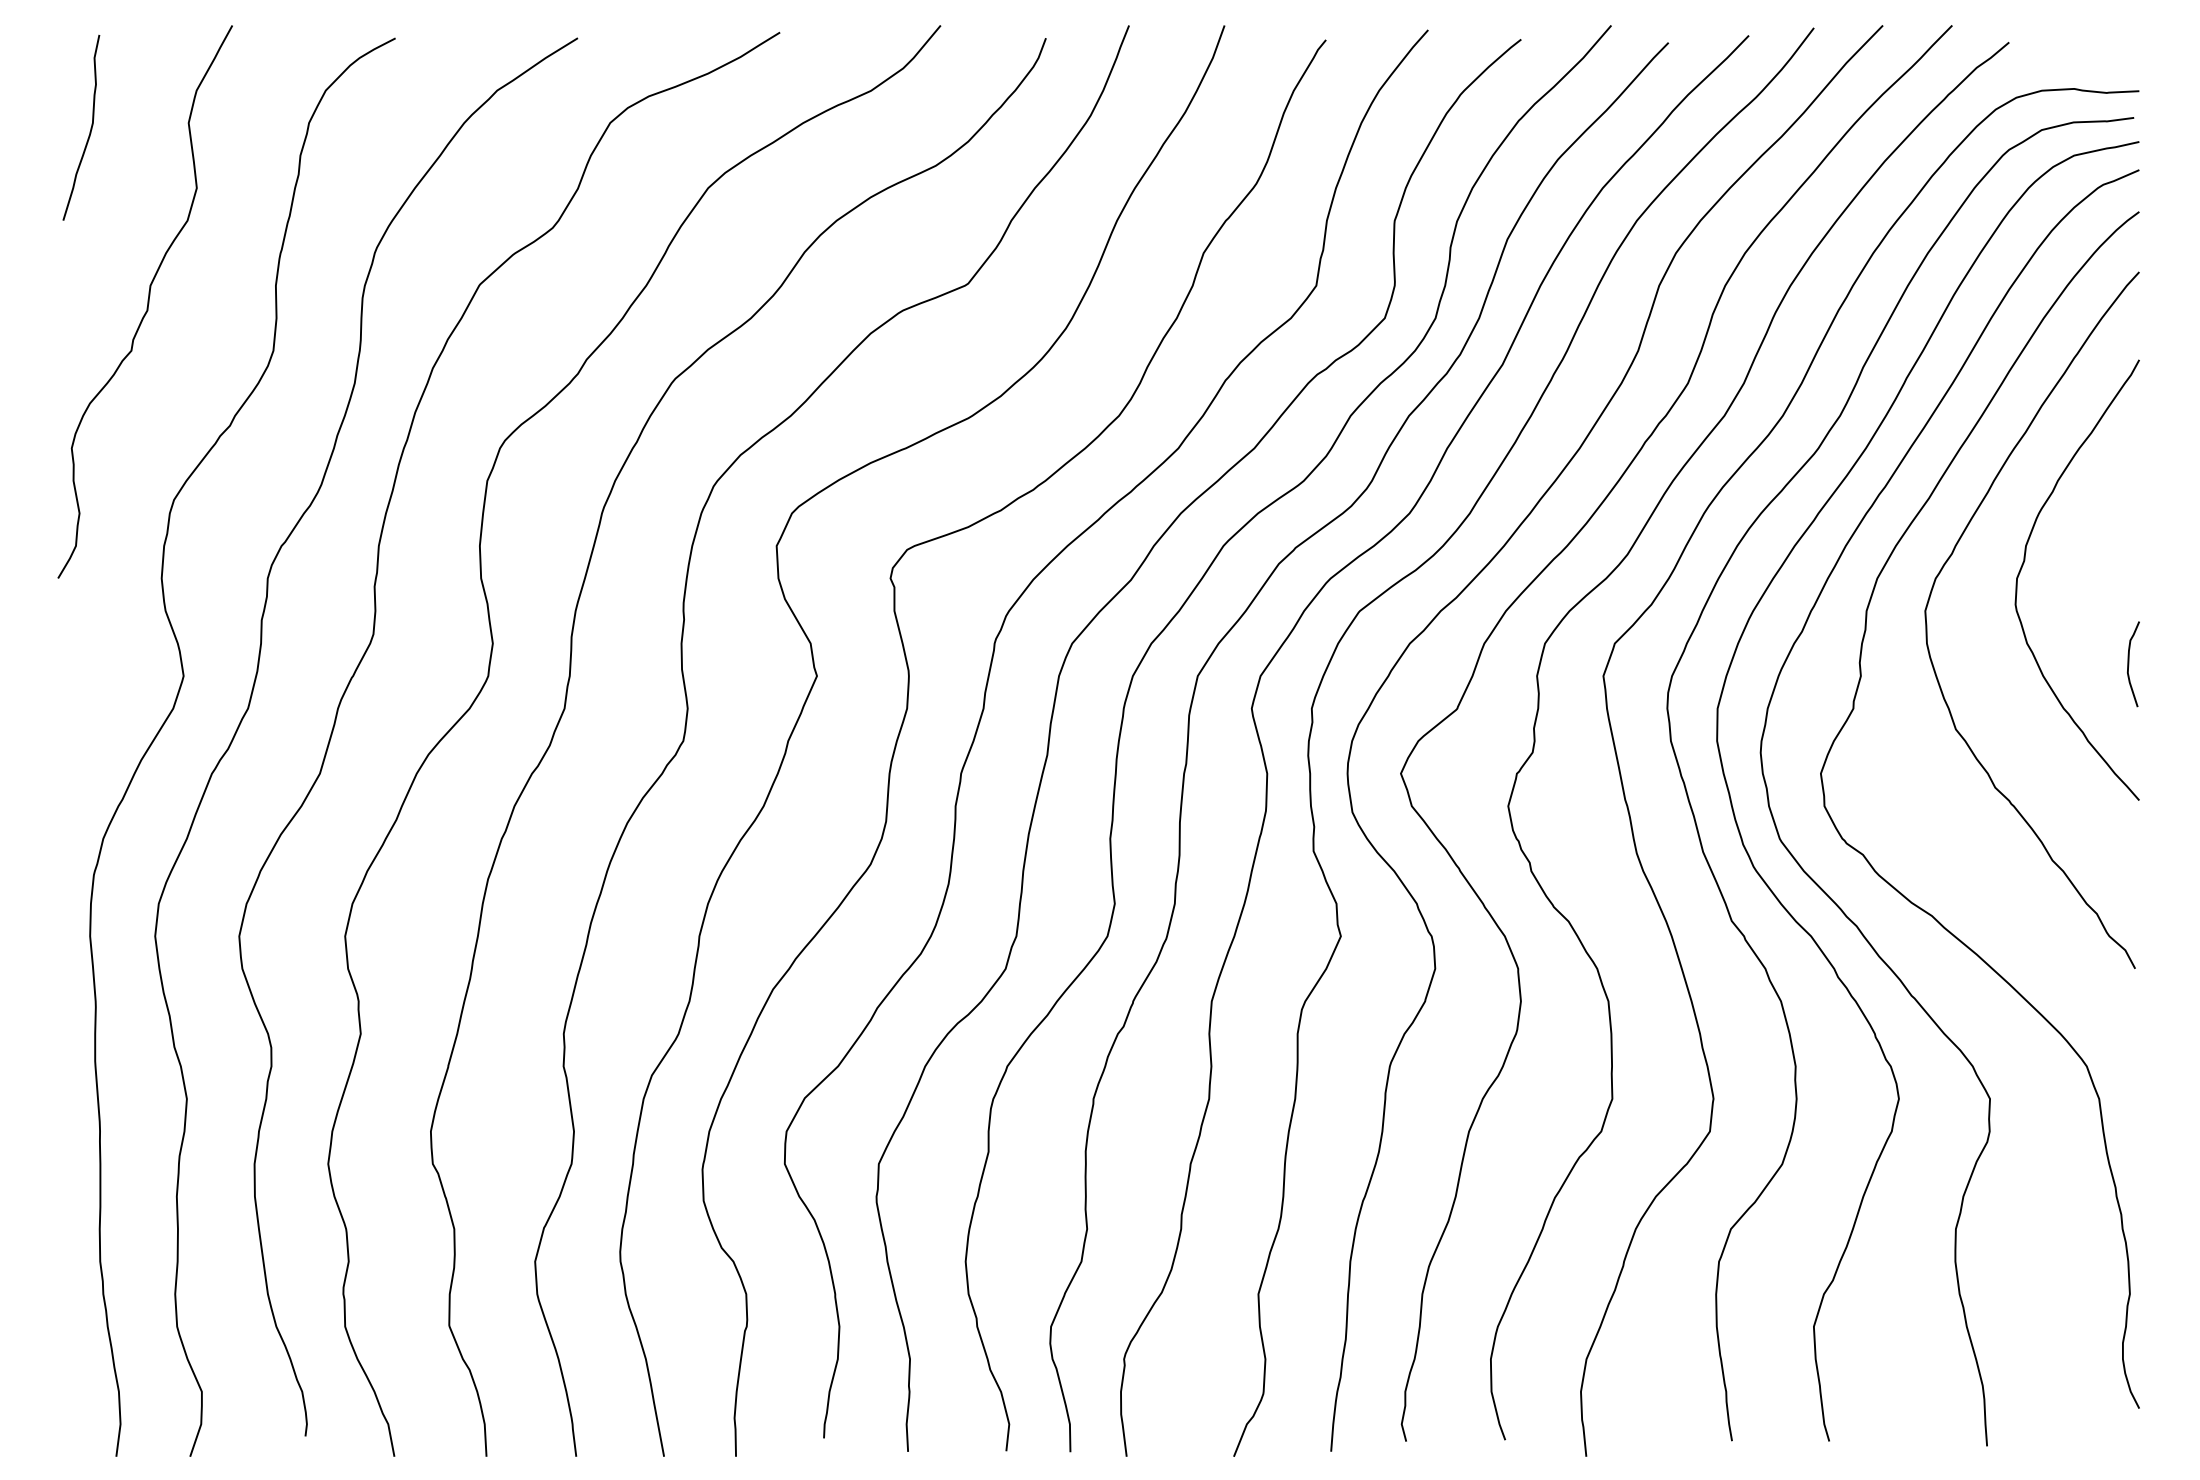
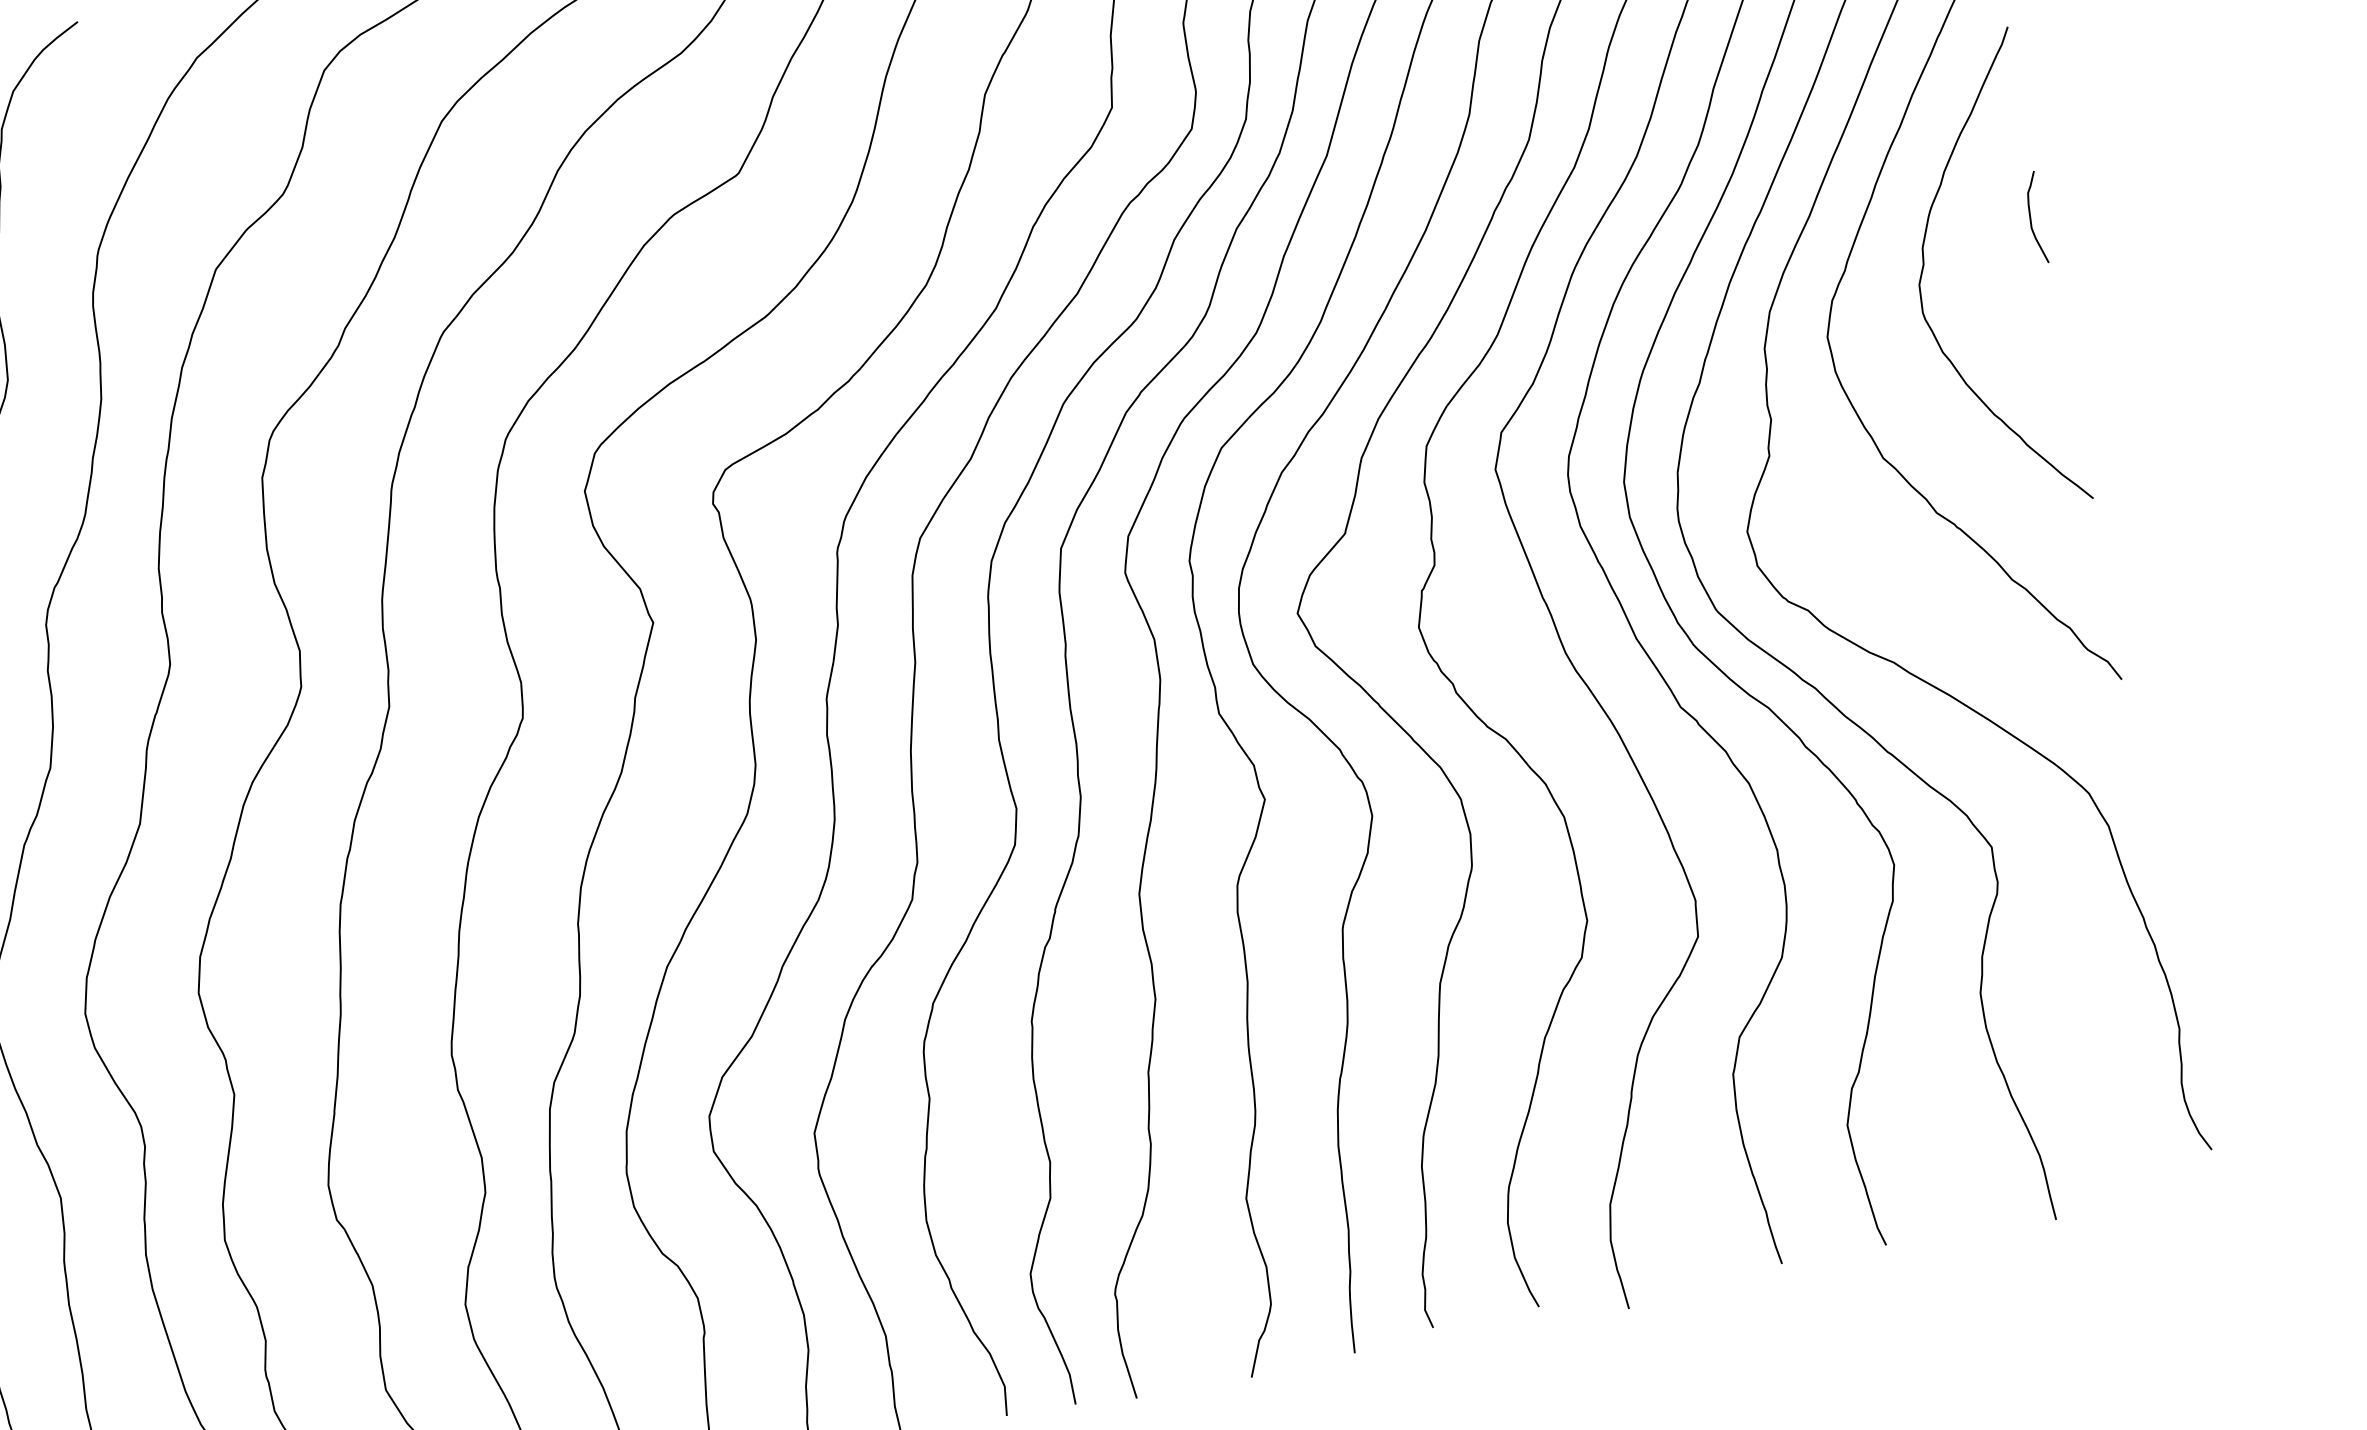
curve: (2129, 664) -> (2031, 218), moved

